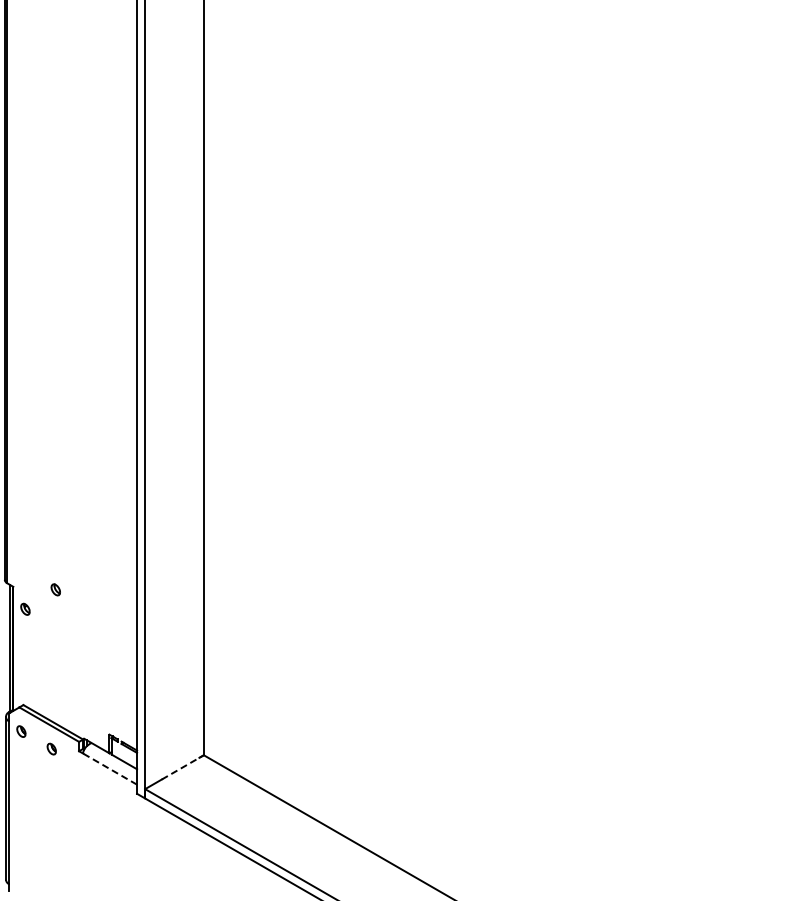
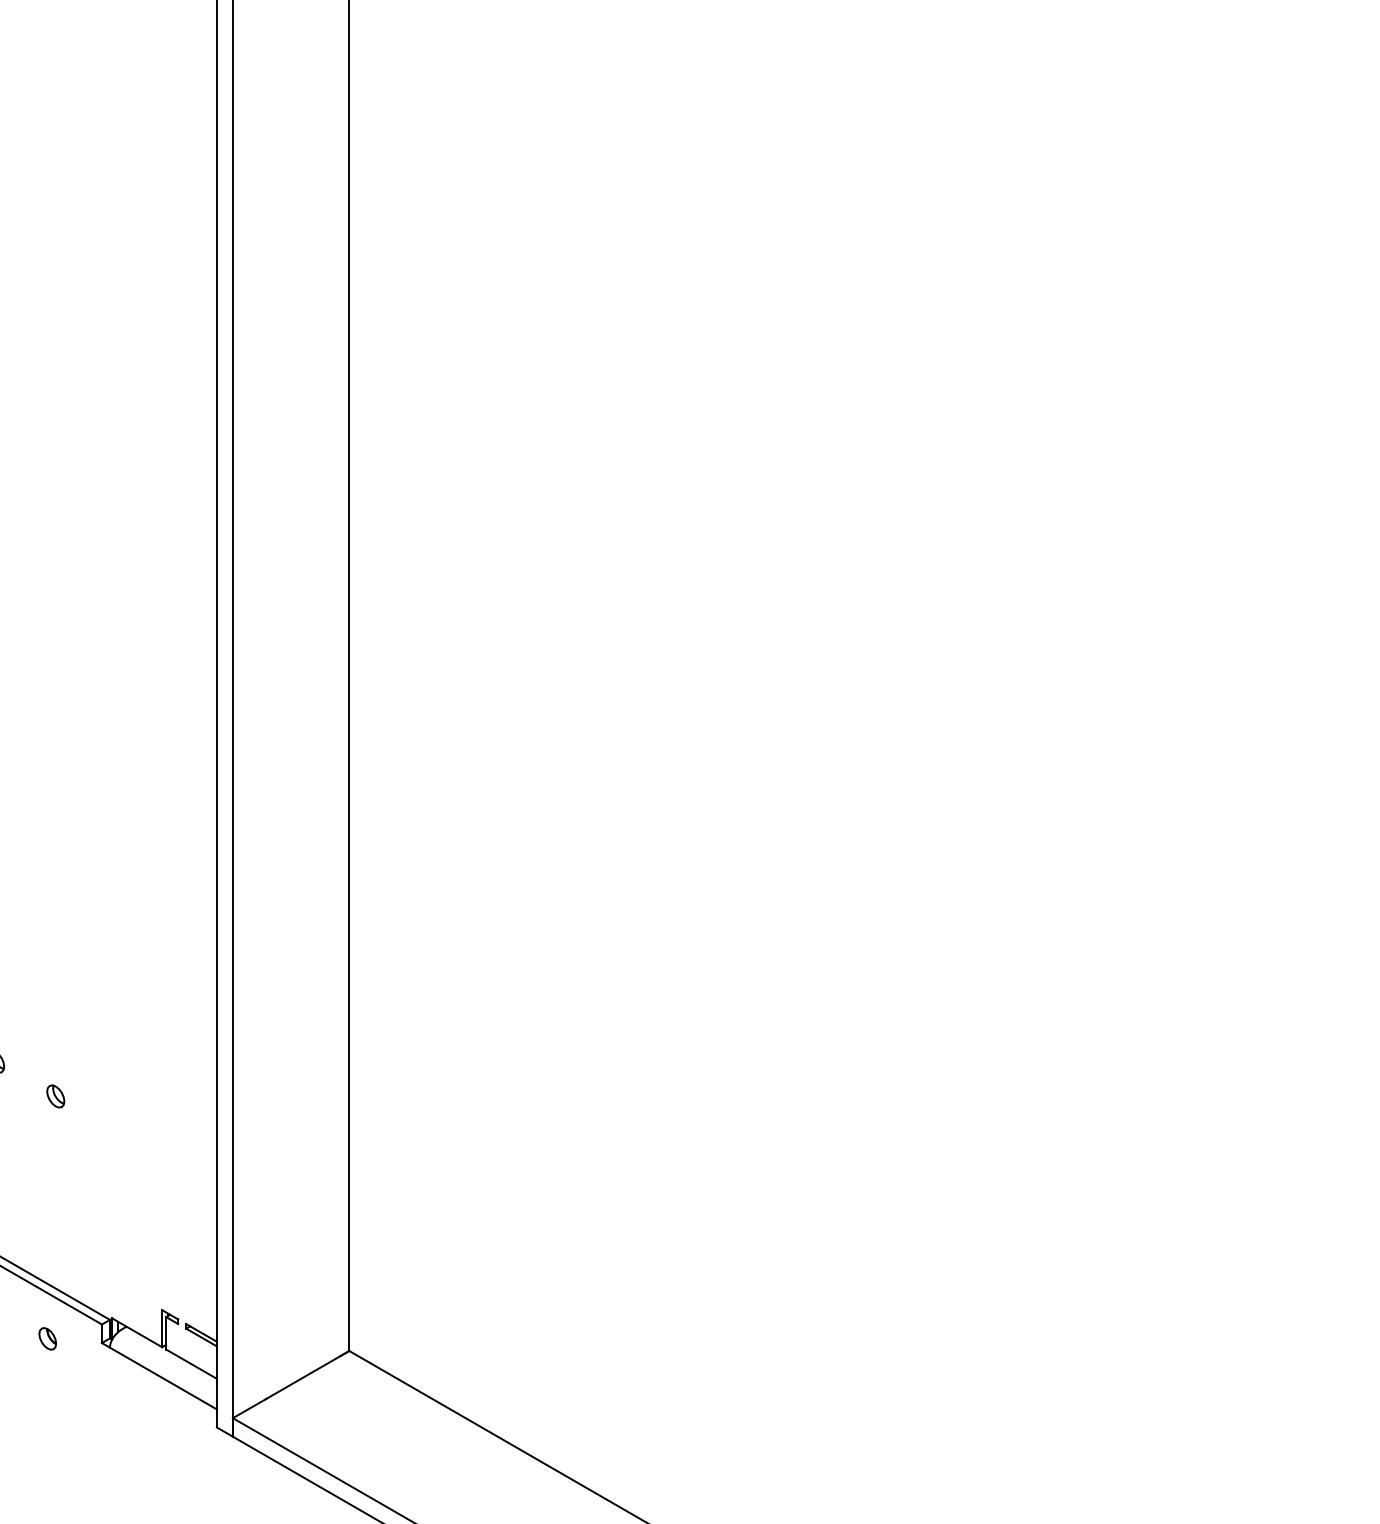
part: (55, 589) -> (55, 1095), moved
line: (183, 767) -> (308, 1375), dashed -> solid
line: (109, 768) -> (162, 1377), dashed -> solid

